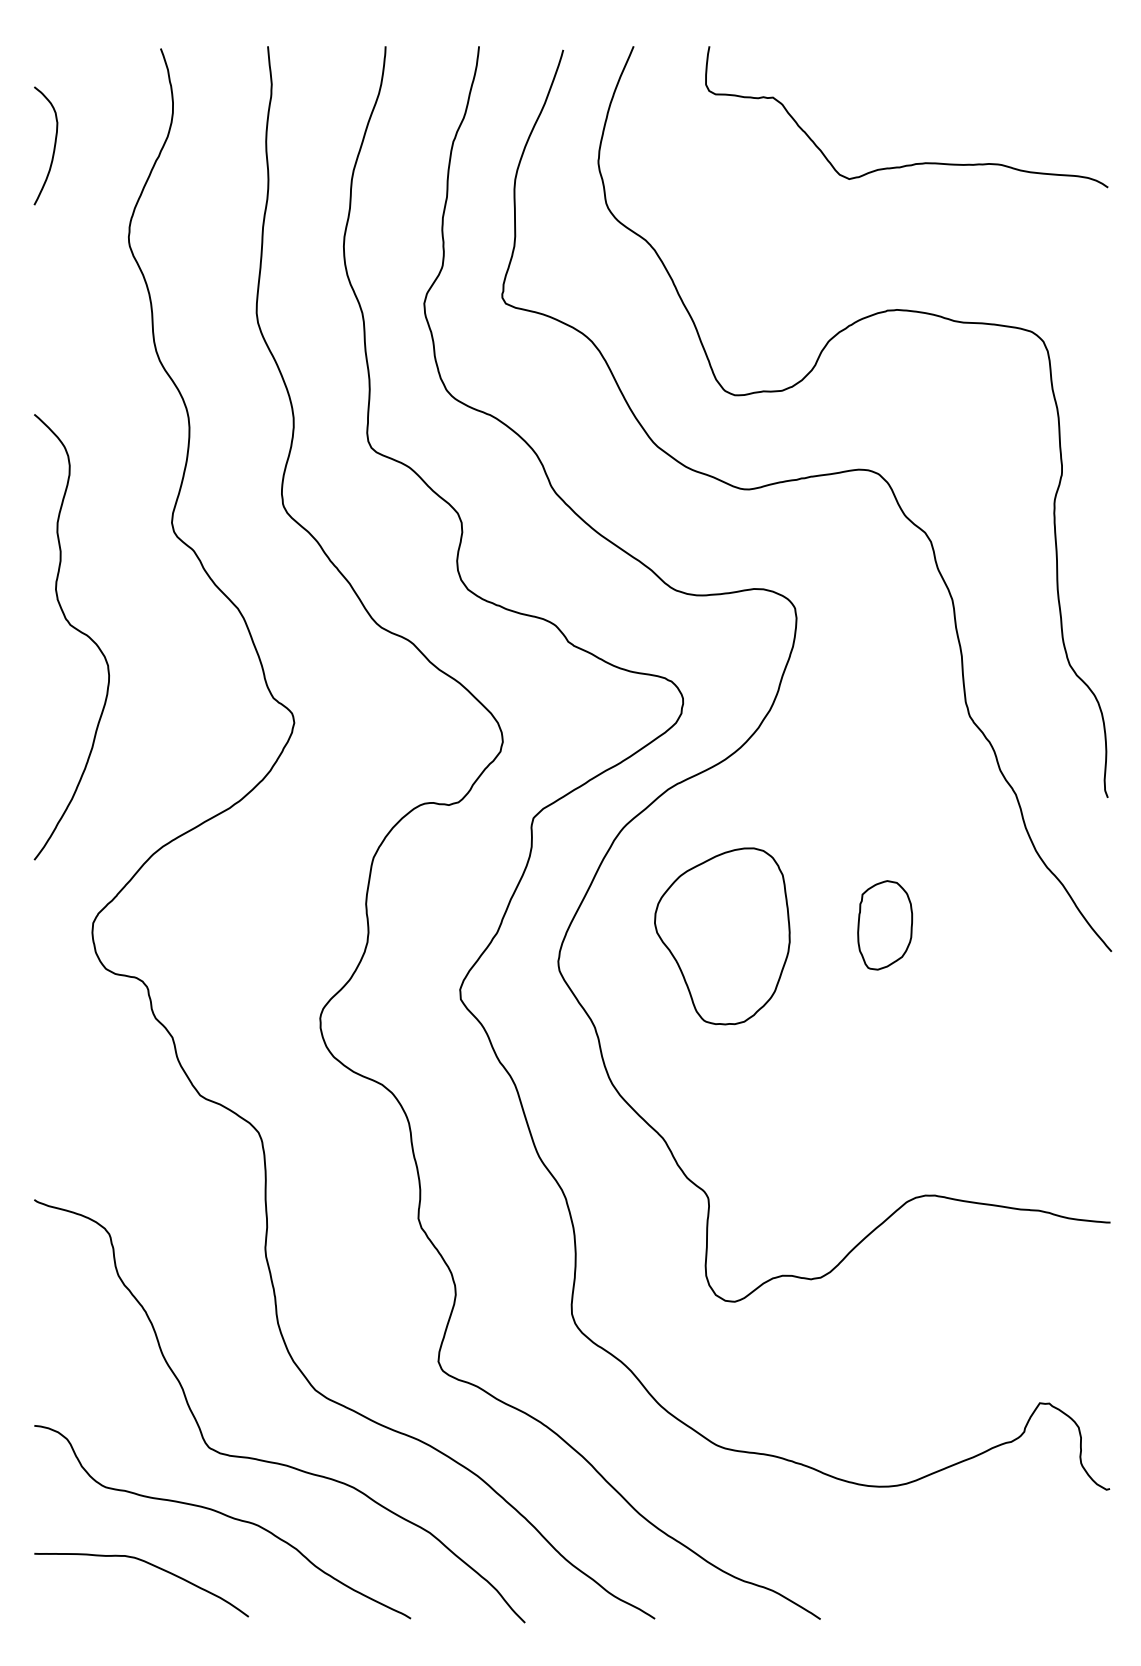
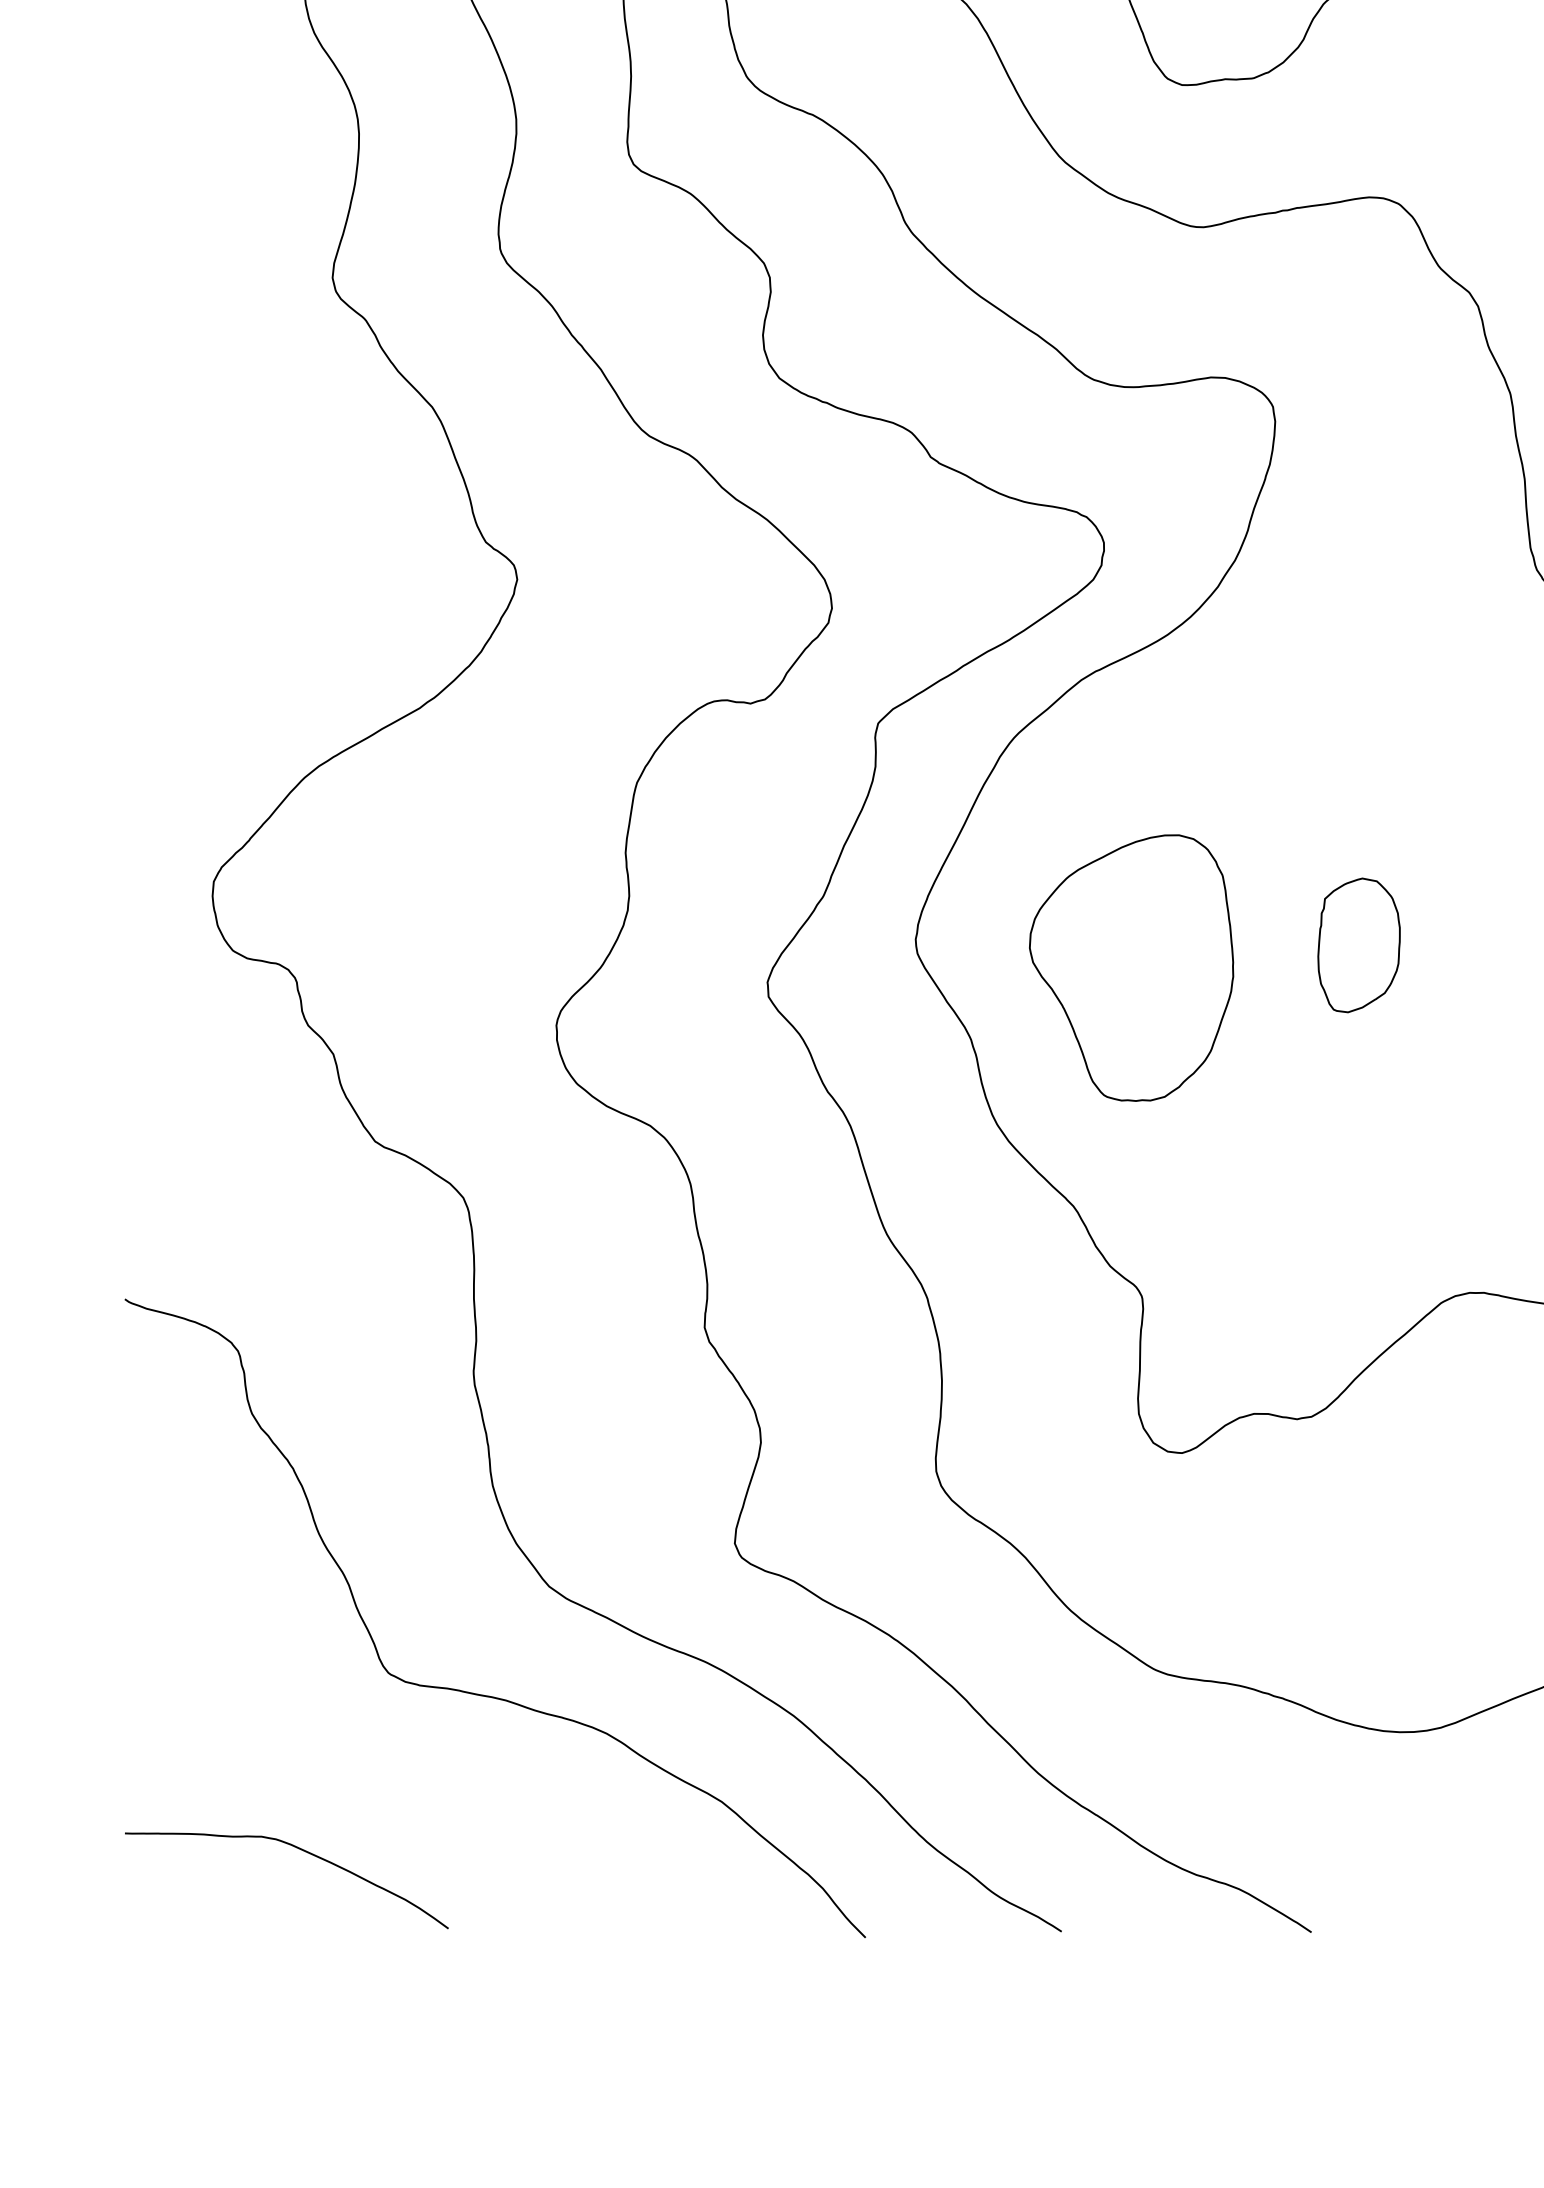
curve: (76, 630) -> (188, 440), removed
part: (885, 925) -> (1359, 945), moved
part: (722, 936) -> (1131, 968), moved
curve: (225, 1516) -> (413, 1777), removed

